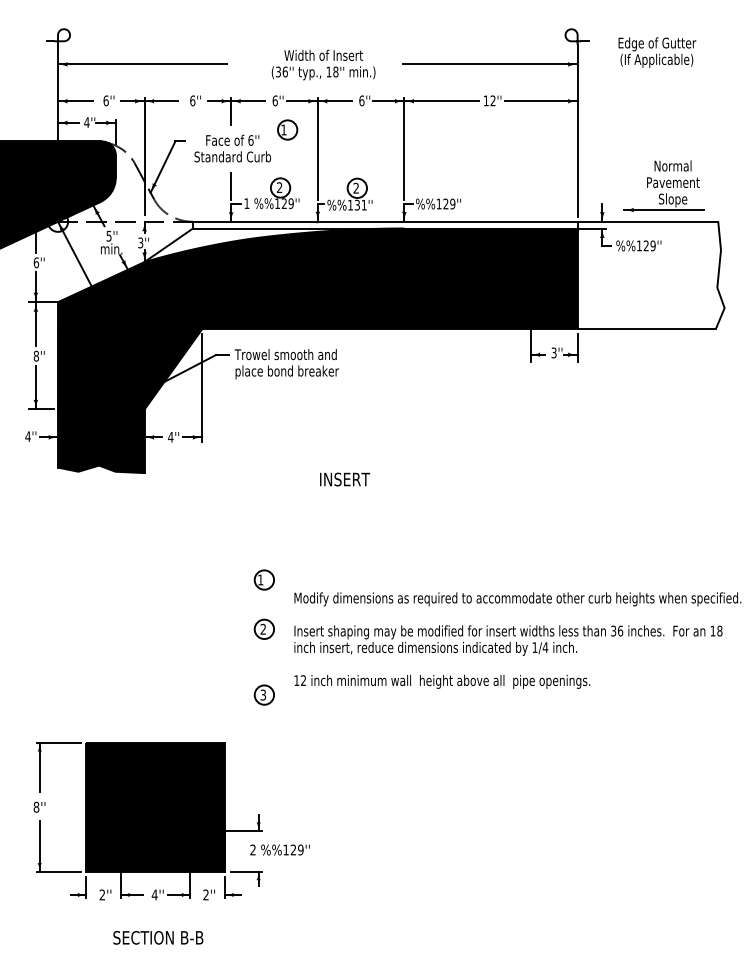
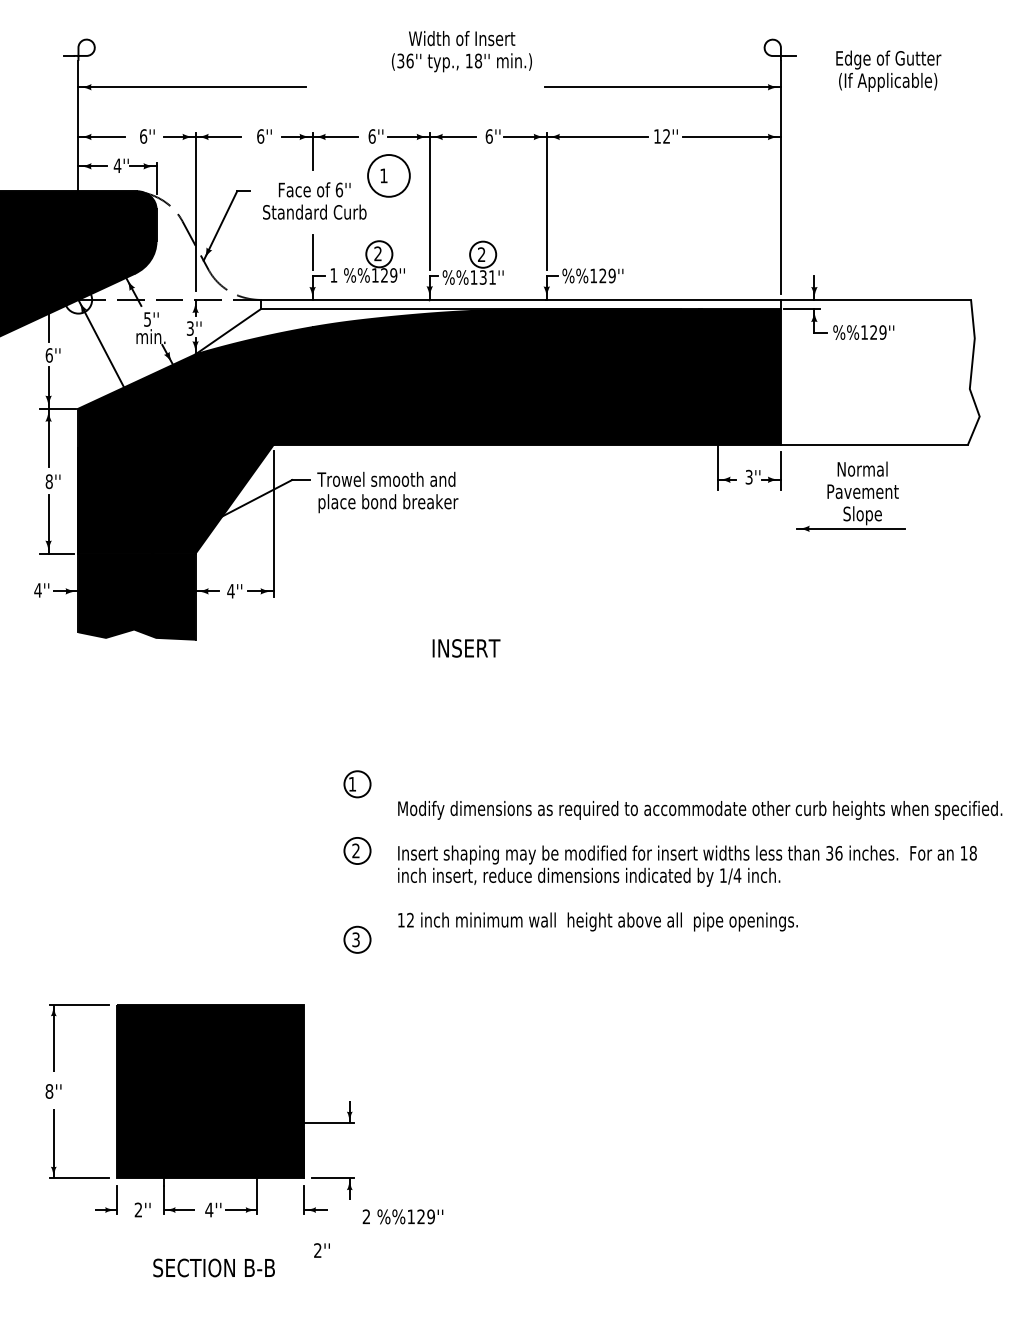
text: (323, 64) -> (461, 50), moved
circle: (287, 129) -> (388, 175), size x1.6
part: (663, 186) -> (849, 496), moved
text: (279, 849) -> (402, 1216), moved
text: (208, 894) -> (321, 1249), moved

